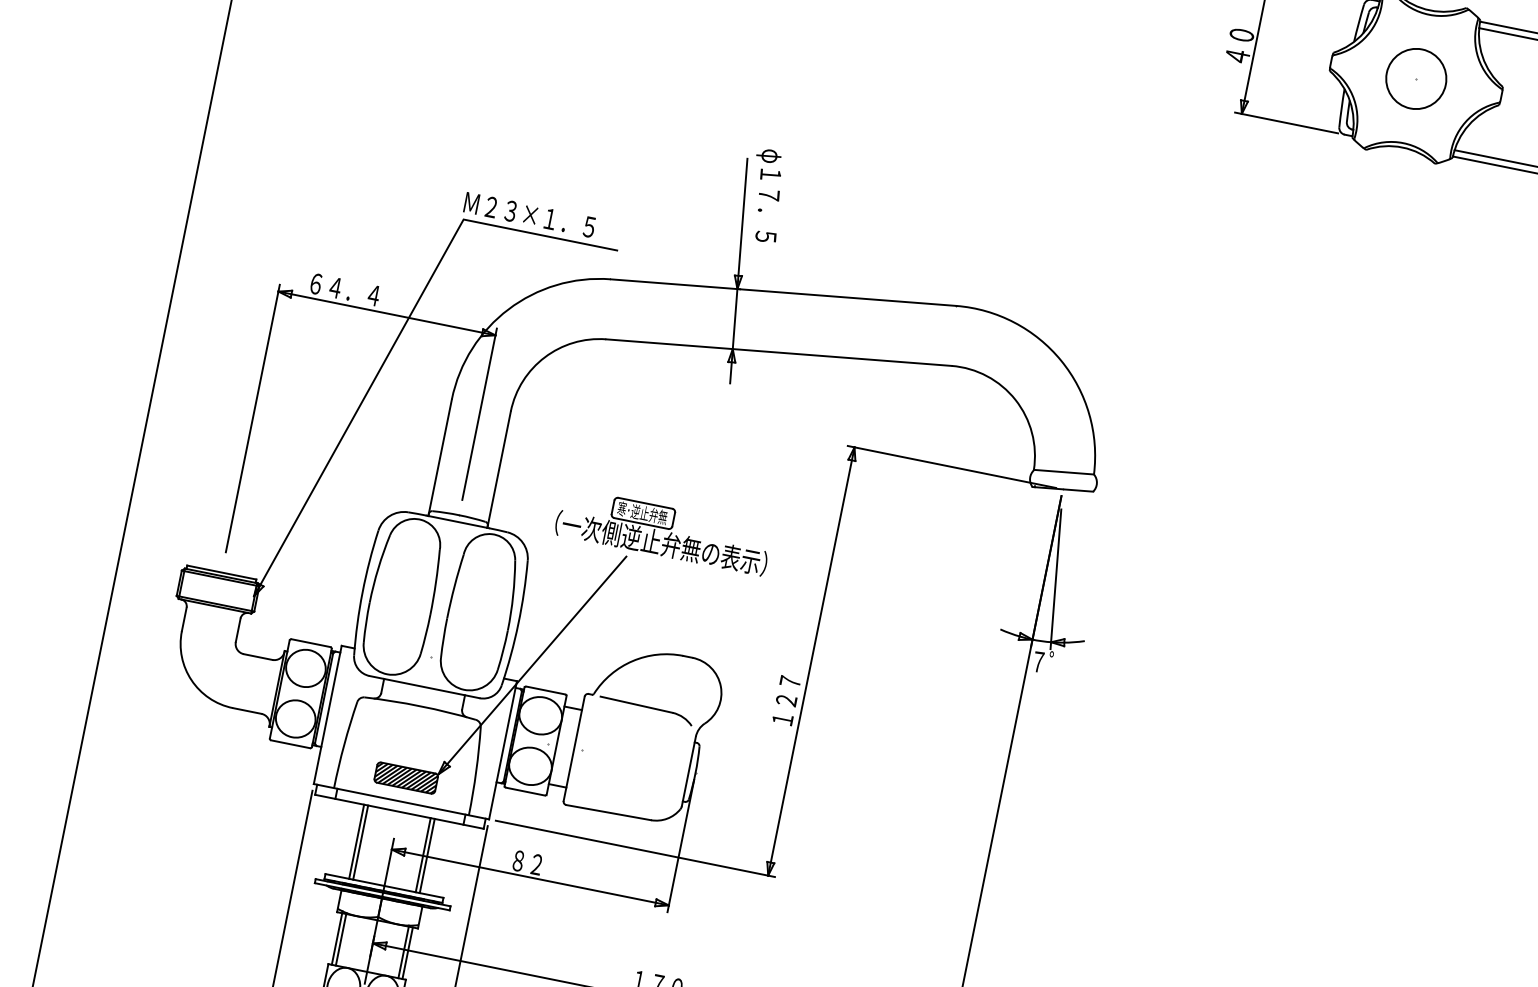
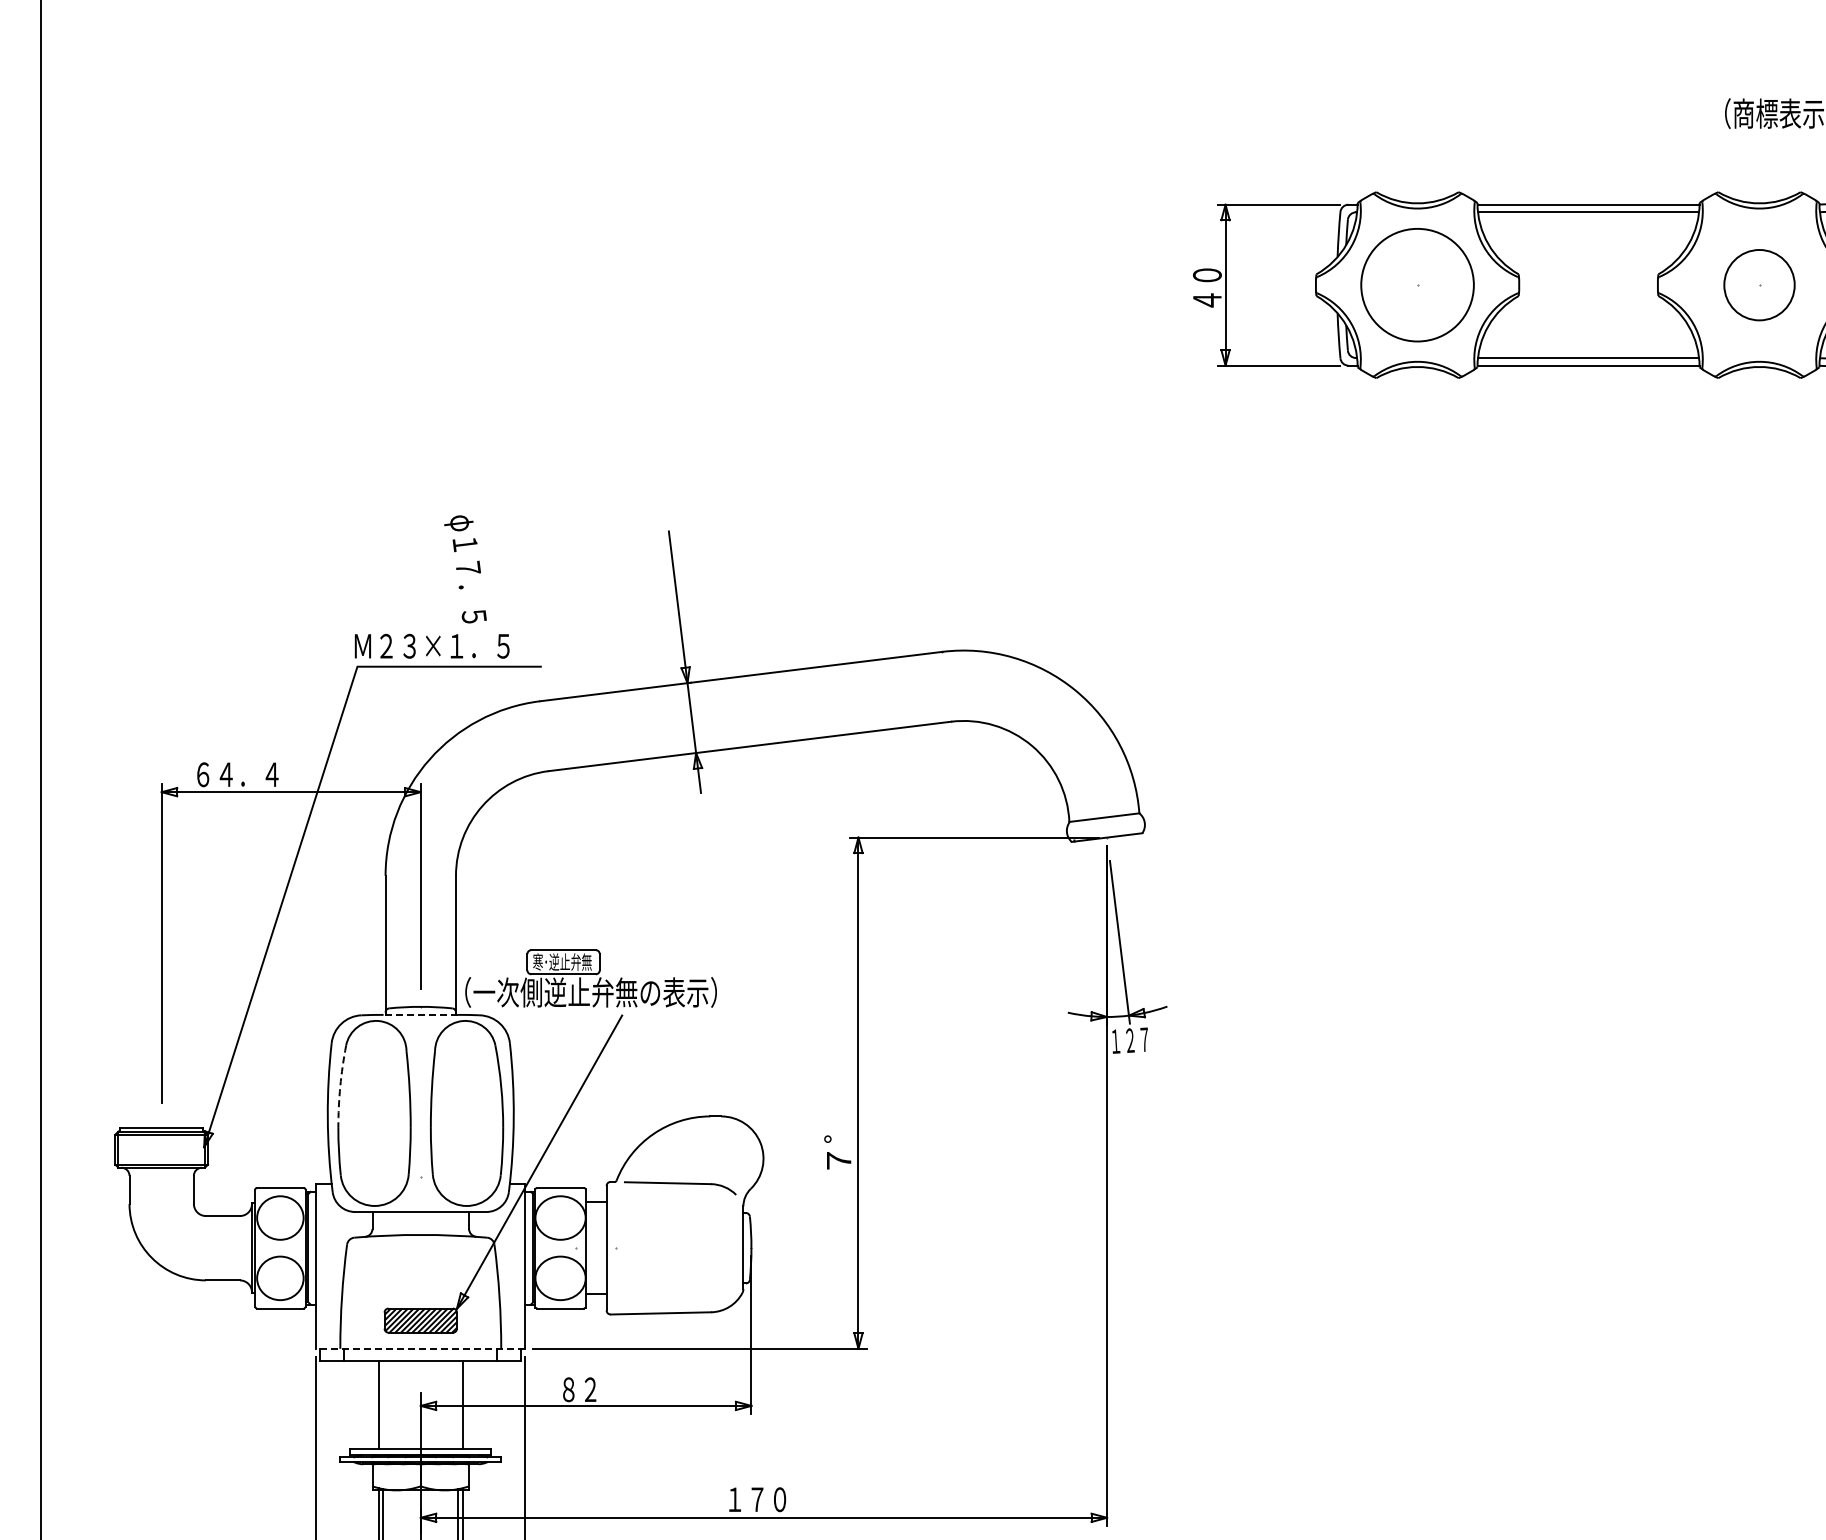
circle: (1416, 78) -> (1417, 284), size x1.6
text: (766, 195) -> (465, 569), moved
line: (457, 521) -> (420, 1014), solid -> dashed
part: (663, 531) -> (590, 978), moved
arc: (378, 568) -> (340, 1086), solid -> dashed
text: (1047, 662) -> (1129, 1039), ７゜ -> １２７
text: (785, 700) -> (837, 1143), １２７ -> ７゜
line: (401, 801) -> (420, 1348), solid -> dashed
line: (360, 842) -> (383, 1404), removed
line: (423, 854) -> (458, 1404), removed

